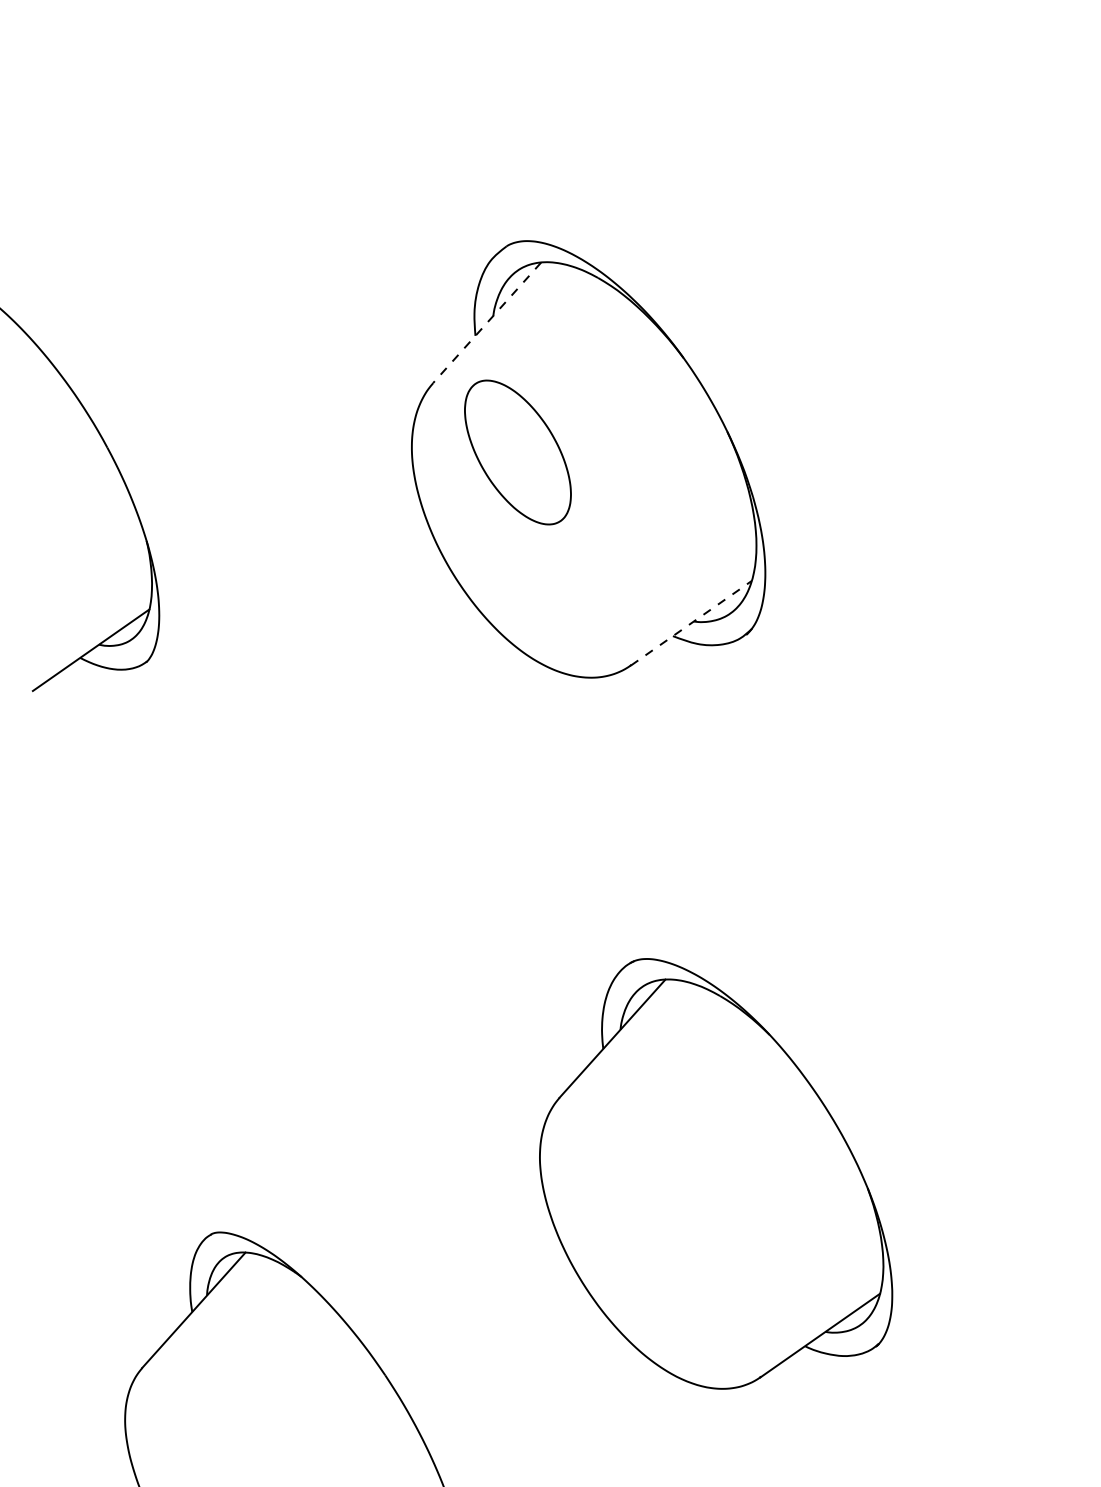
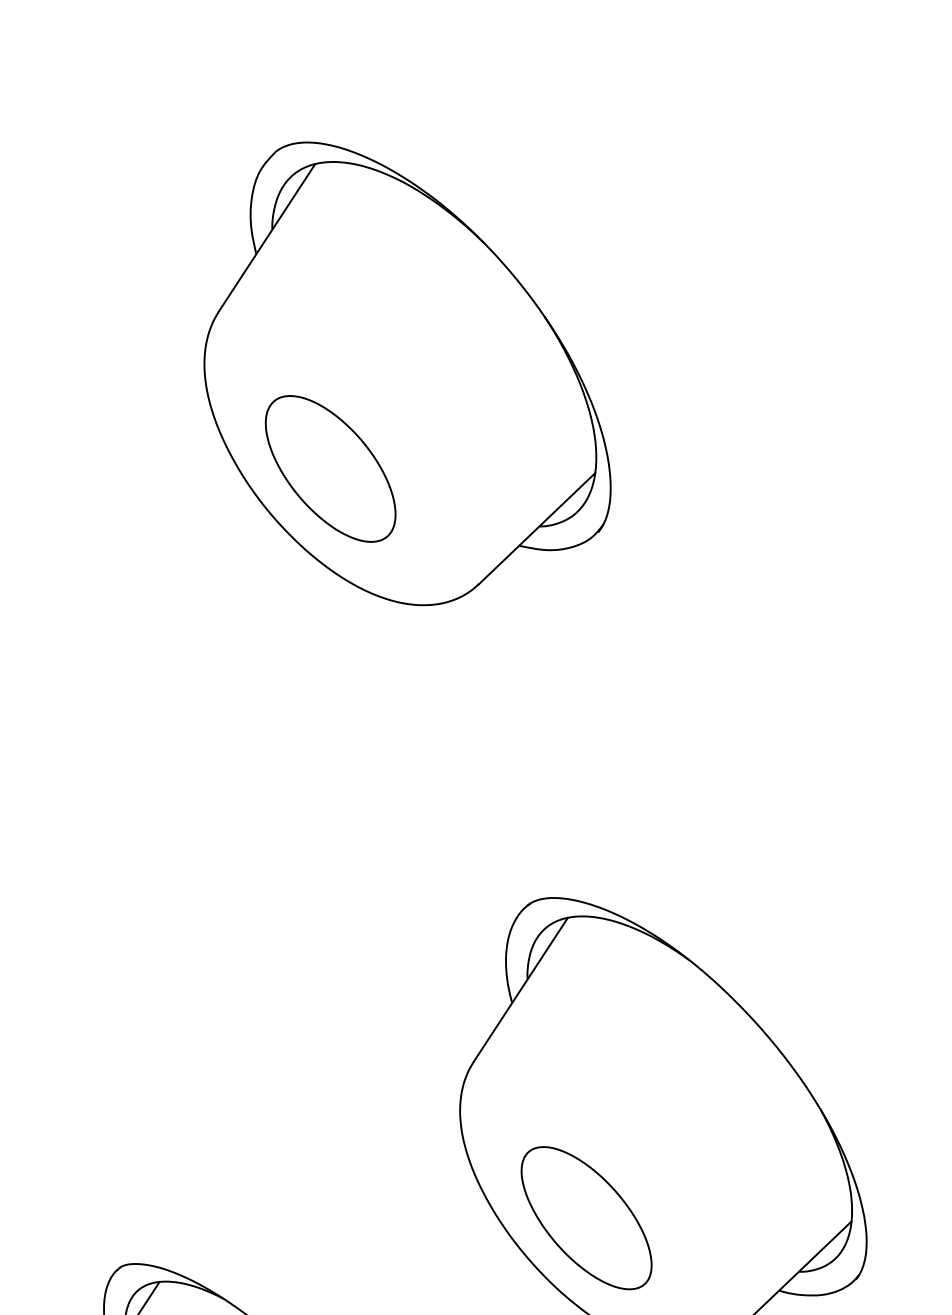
line: (487, 322) -> (267, 237), dashed -> solid
part: (517, 452) -> (330, 469), moved
line: (691, 623) -> (537, 529), dashed -> solid
part: (640, 1253) -> (586, 1217), added

